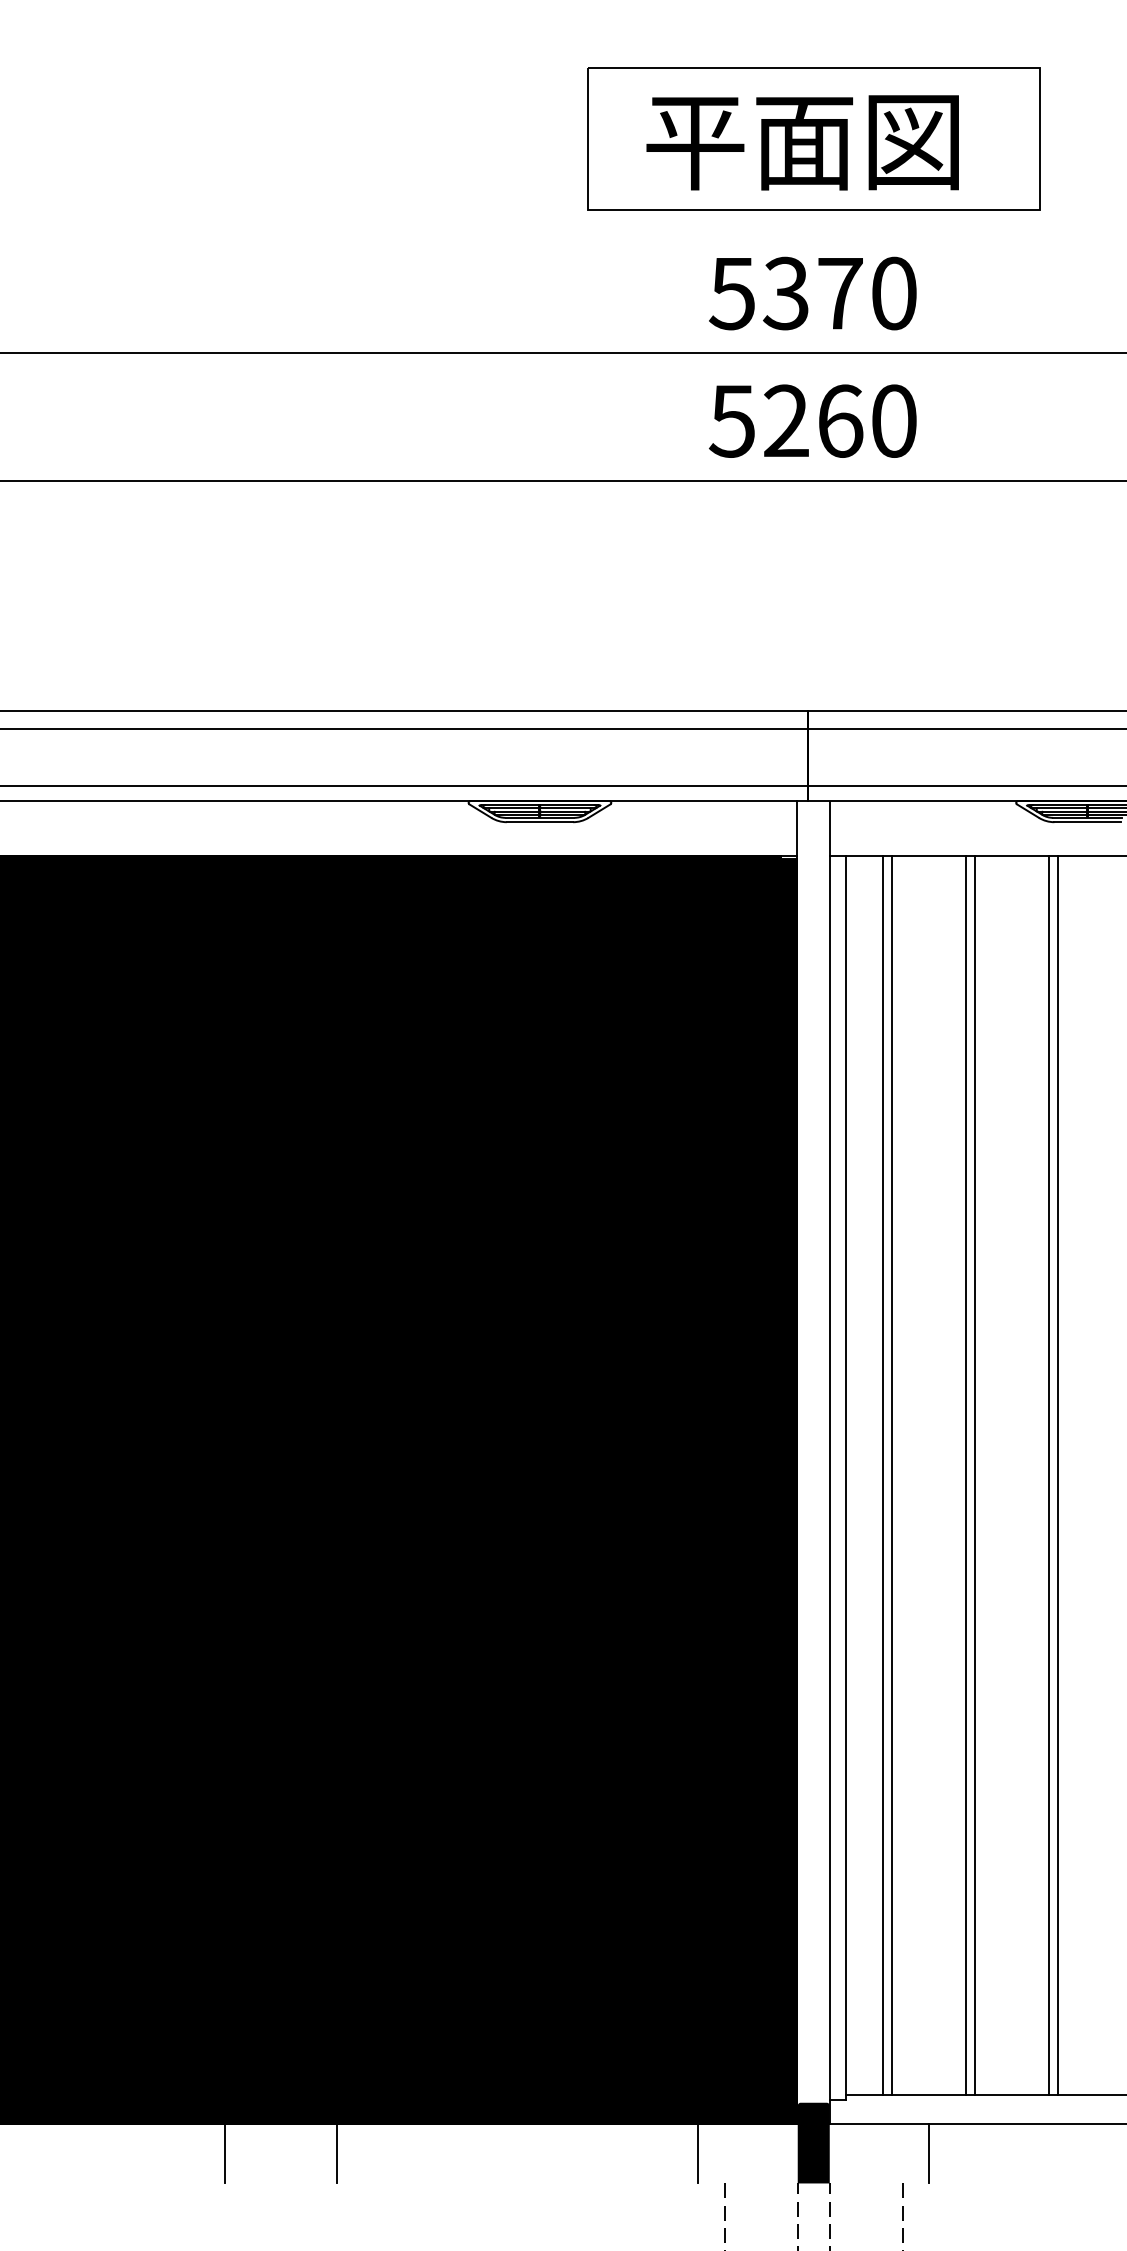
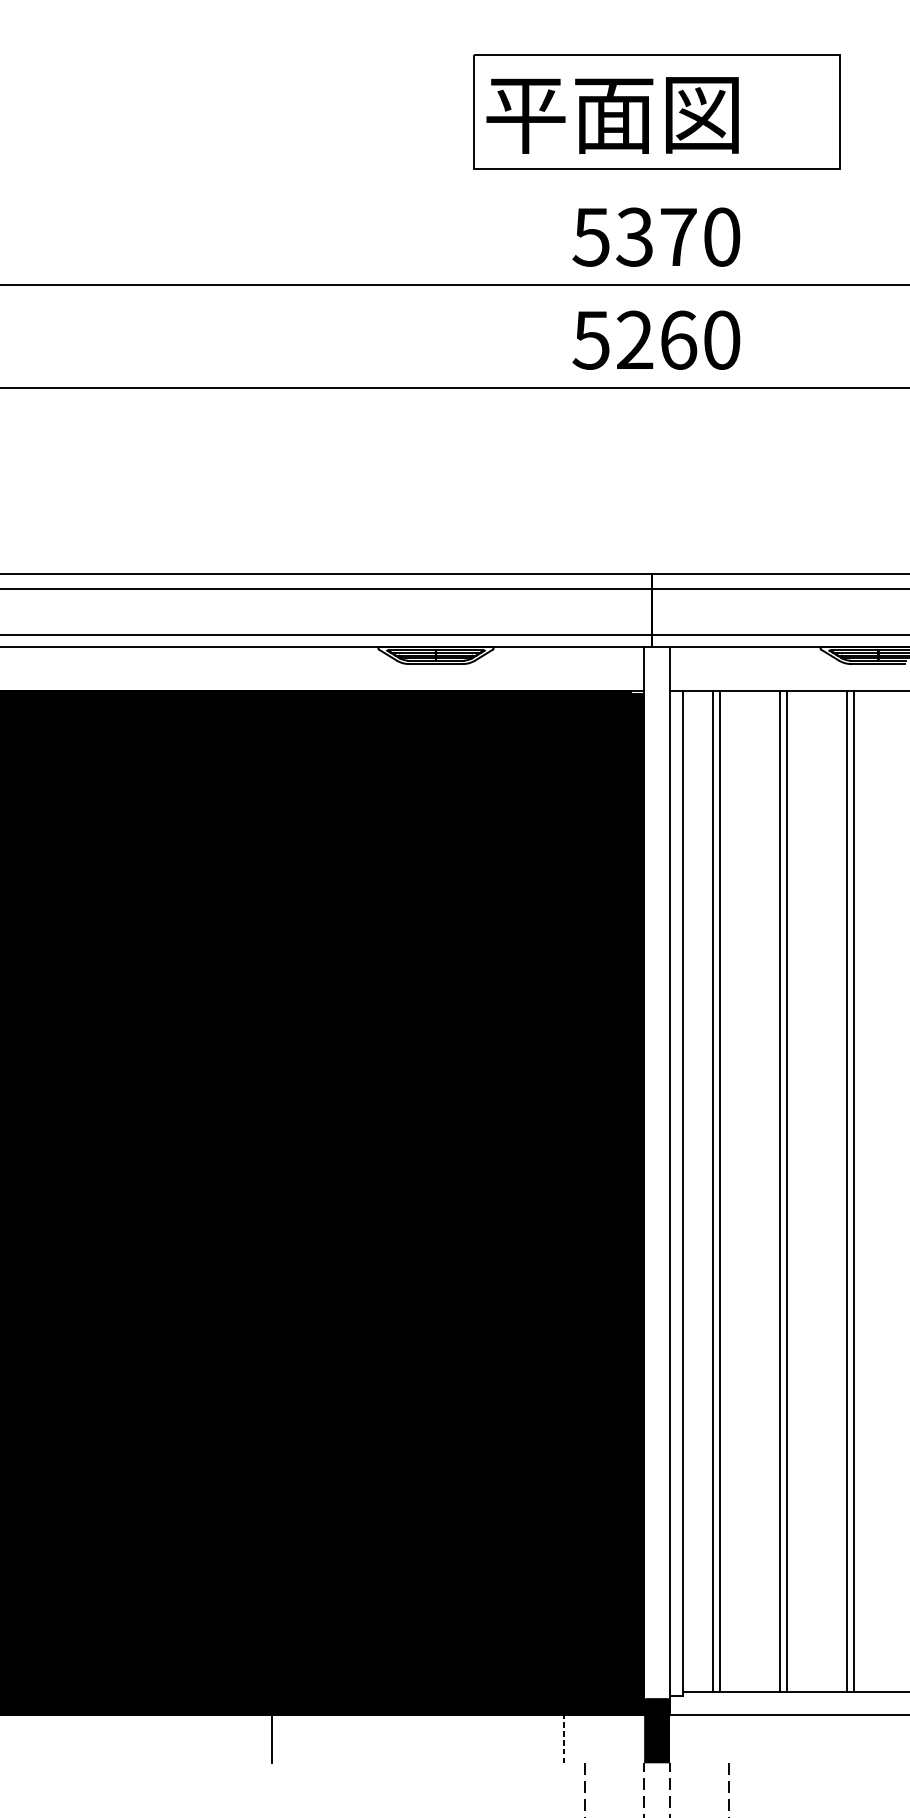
text: (802, 142) -> (612, 115), moved
line: (224, 2153) -> (181, 1739), removed
line: (698, 2153) -> (564, 1739), solid -> dashed
line: (929, 2153) -> (750, 1739), removed

